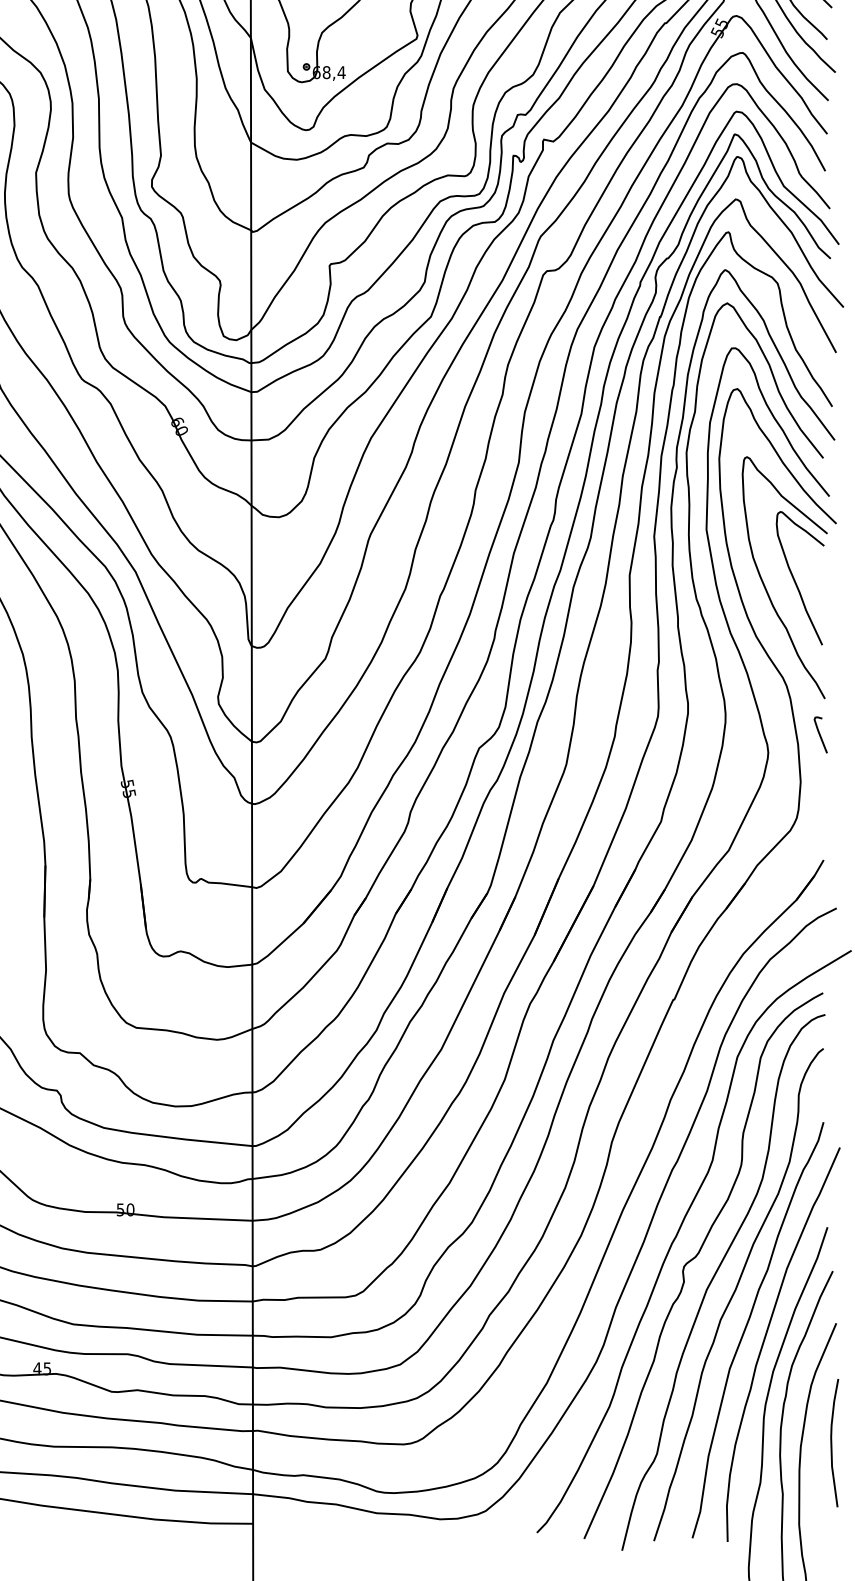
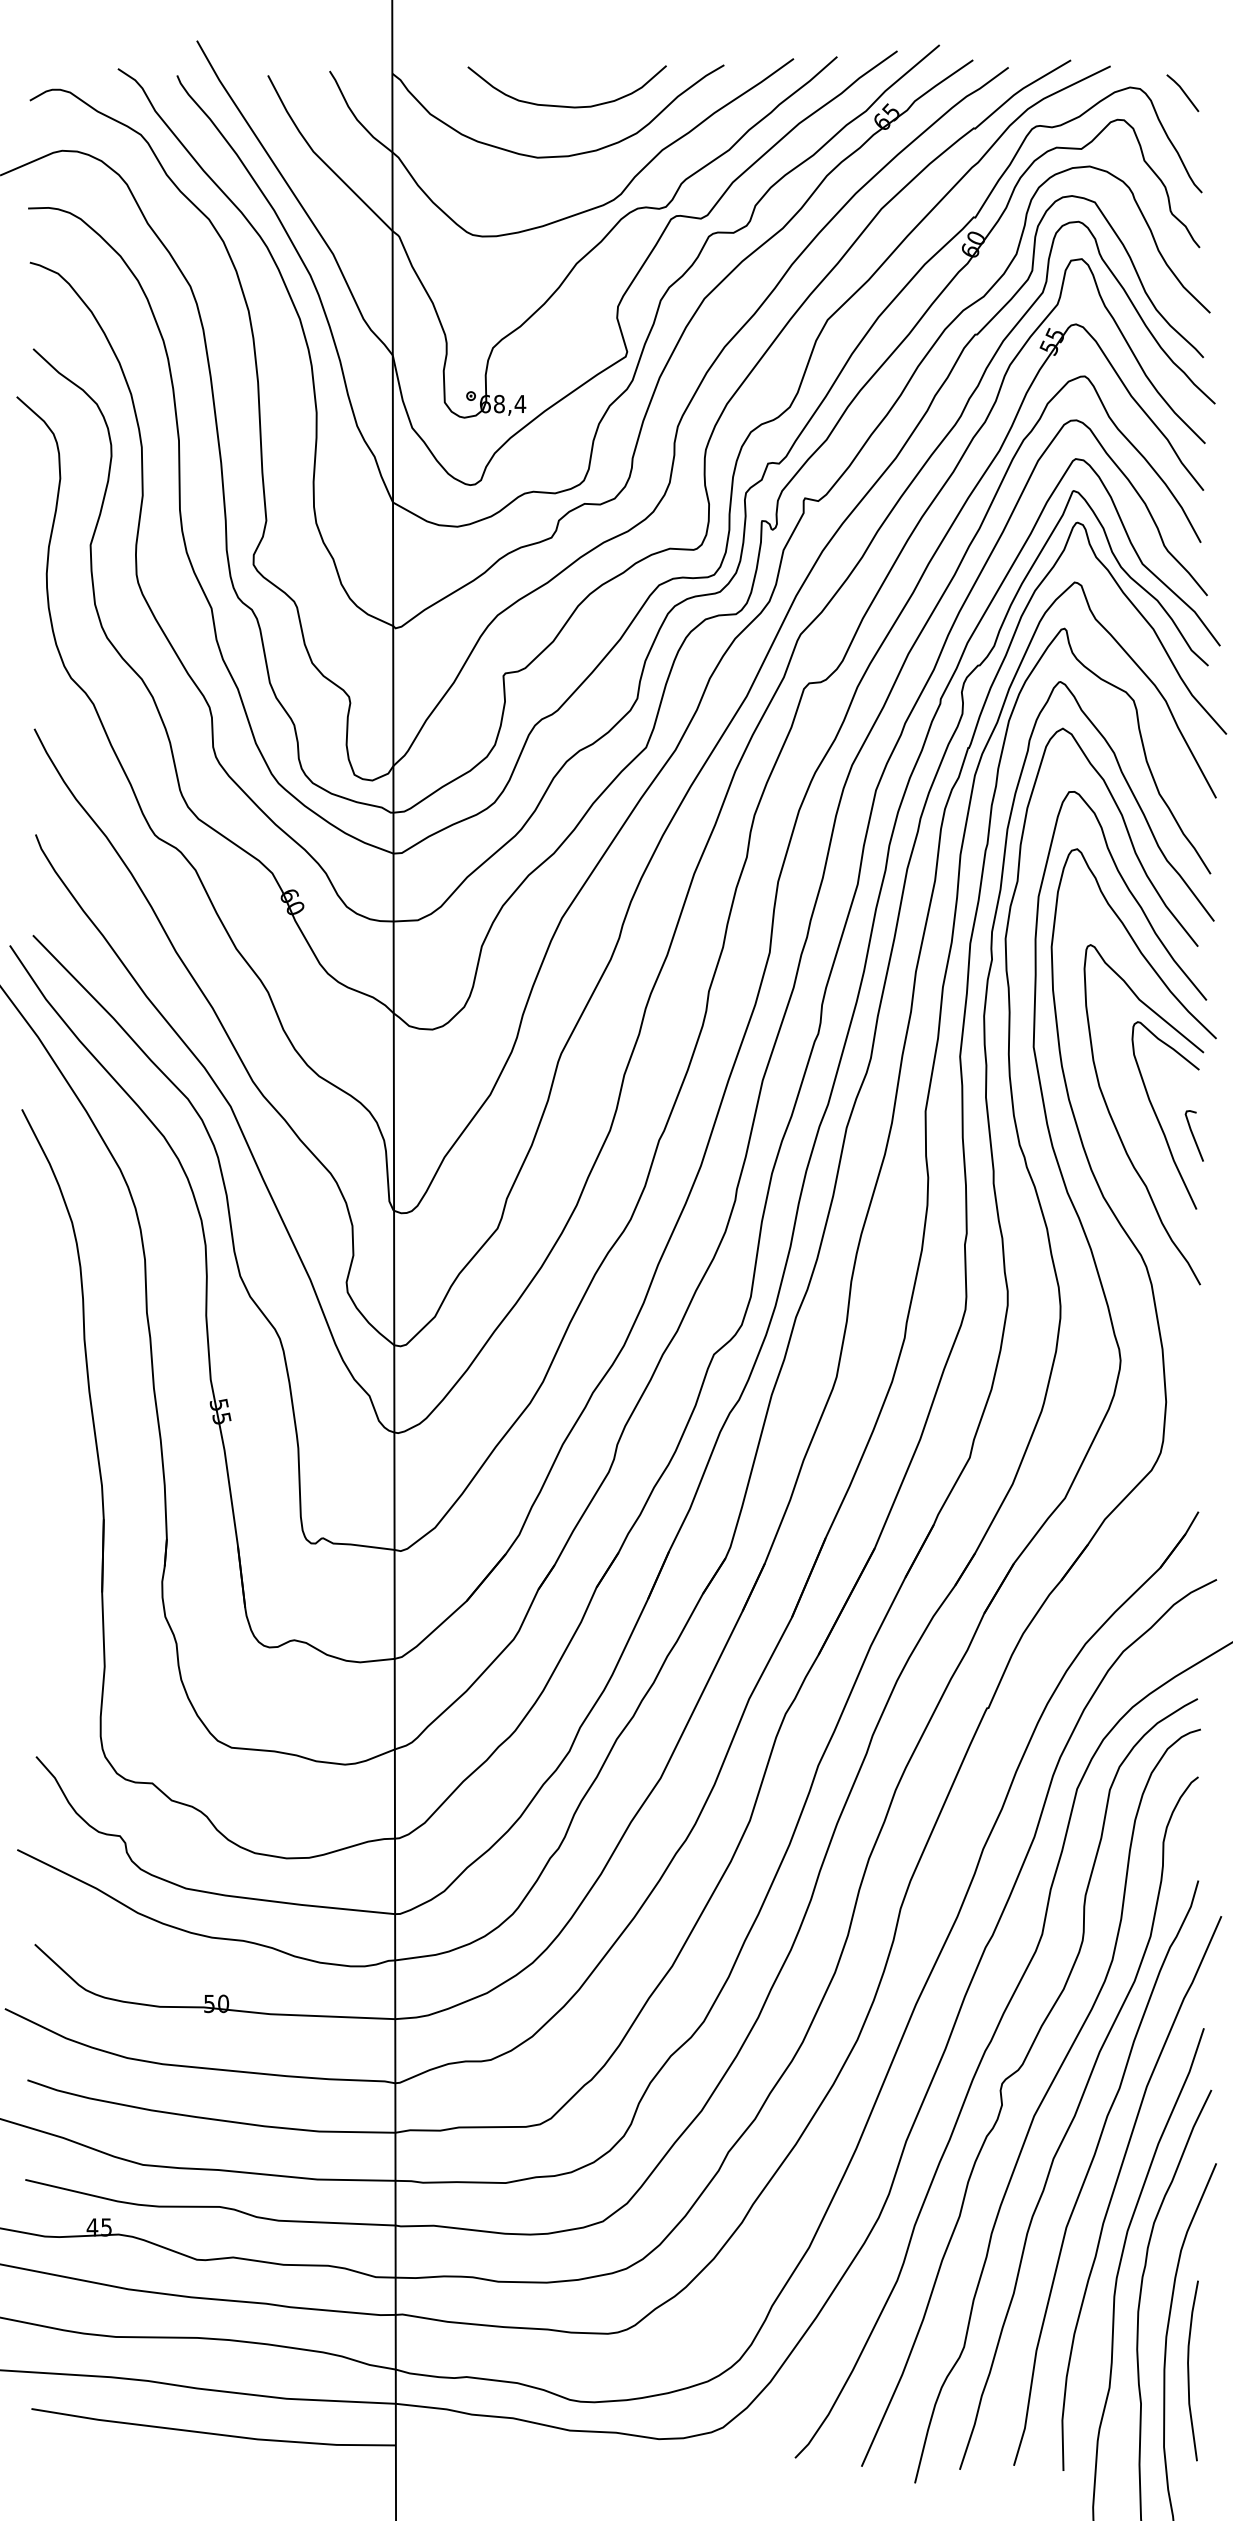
curve: (820, 734) -> (1193, 1135), moved
curve: (832, 1442) -> (1189, 2370), moved

